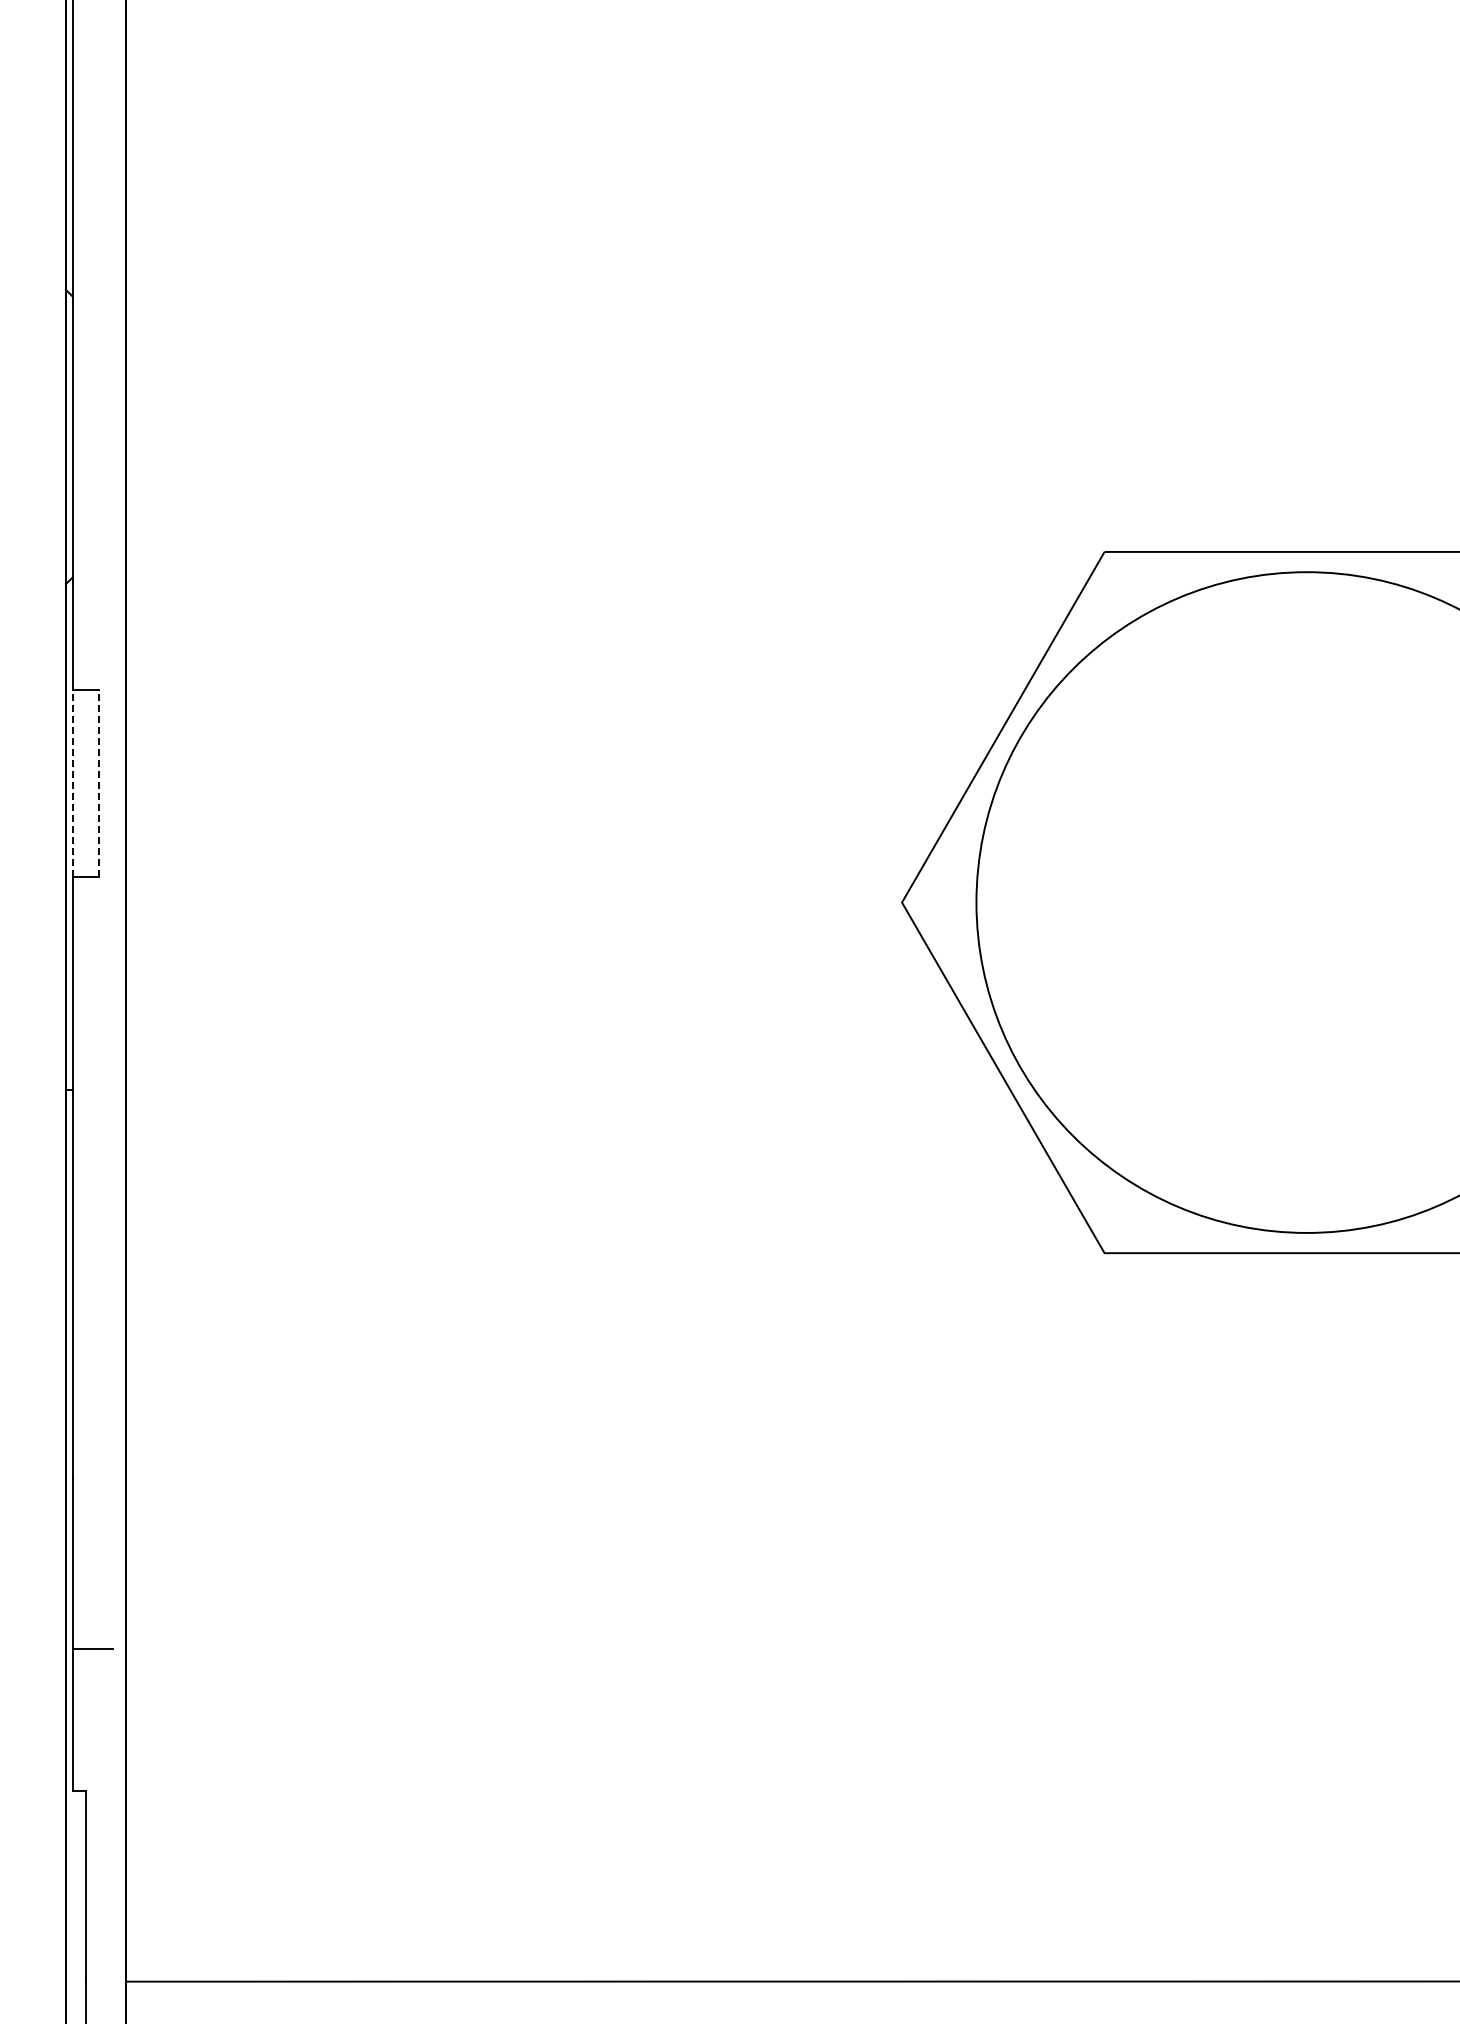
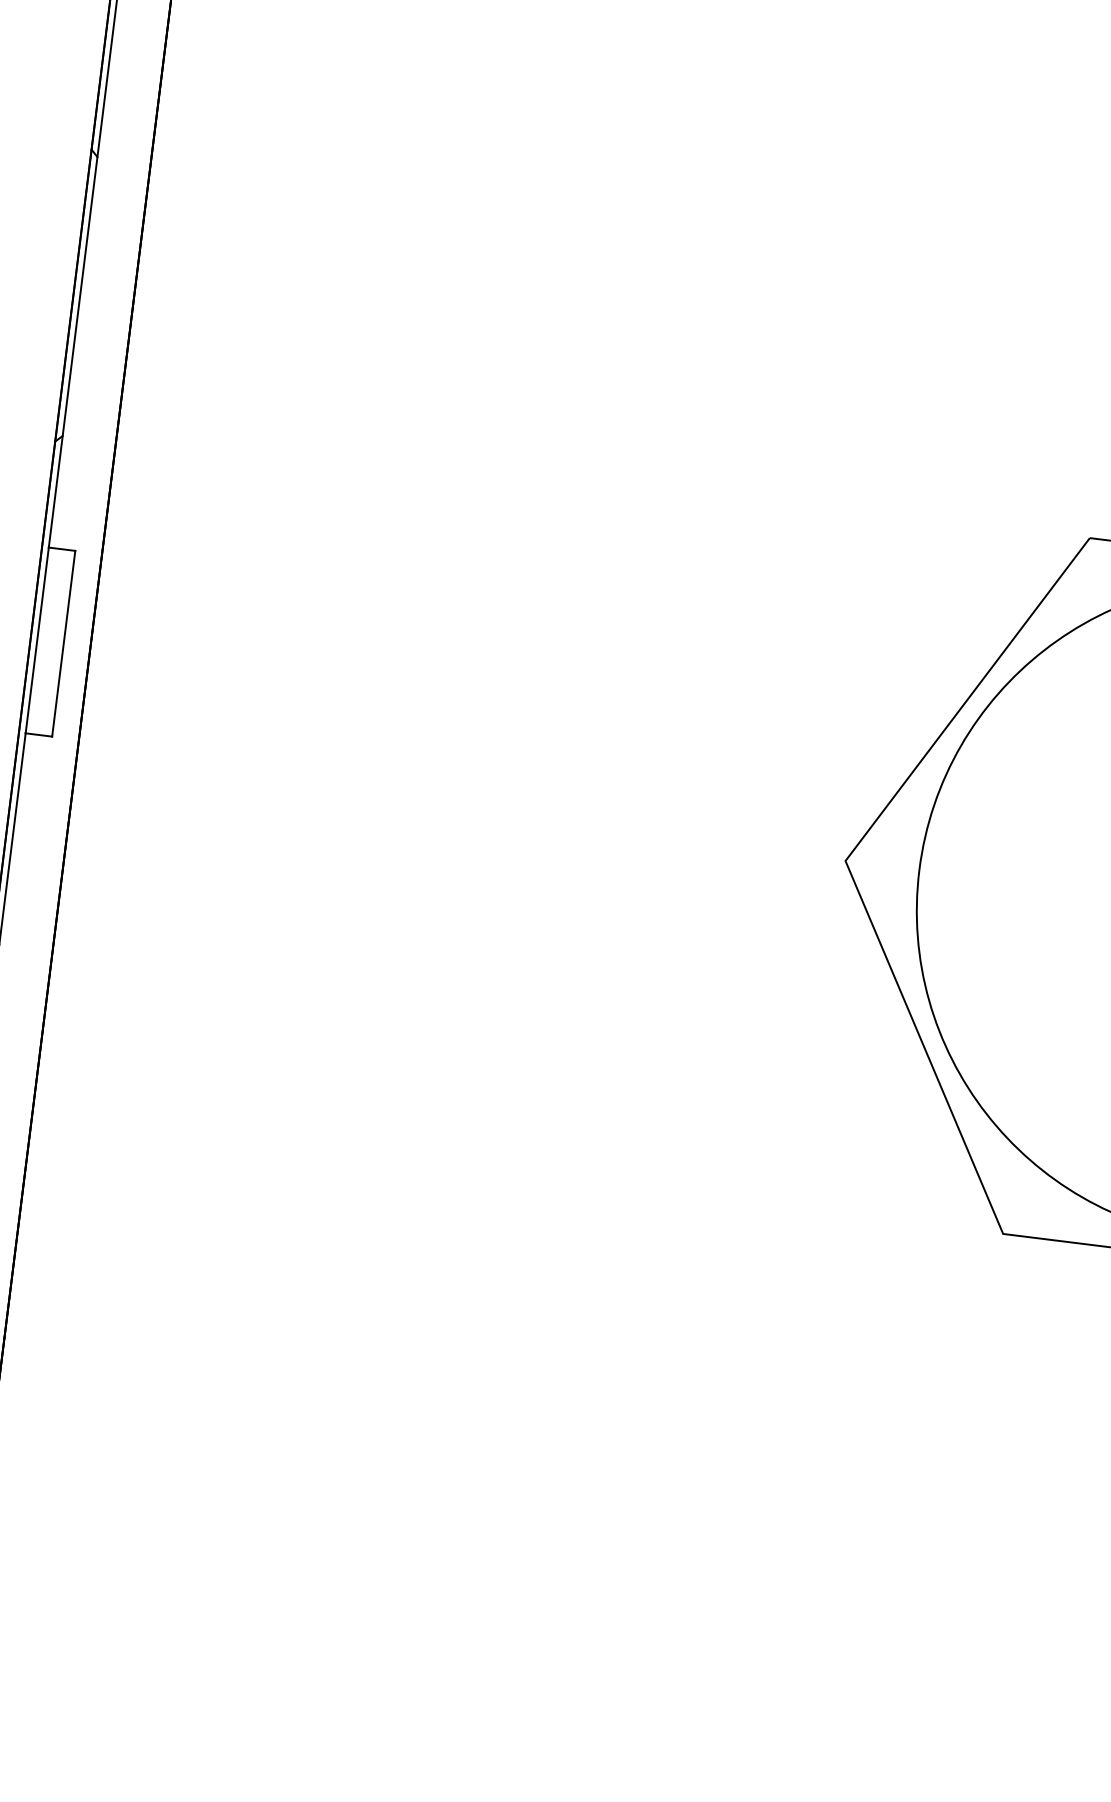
line: (72, 783) -> (37, 640), dashed -> solid
line: (99, 783) -> (63, 643), dashed -> solid

